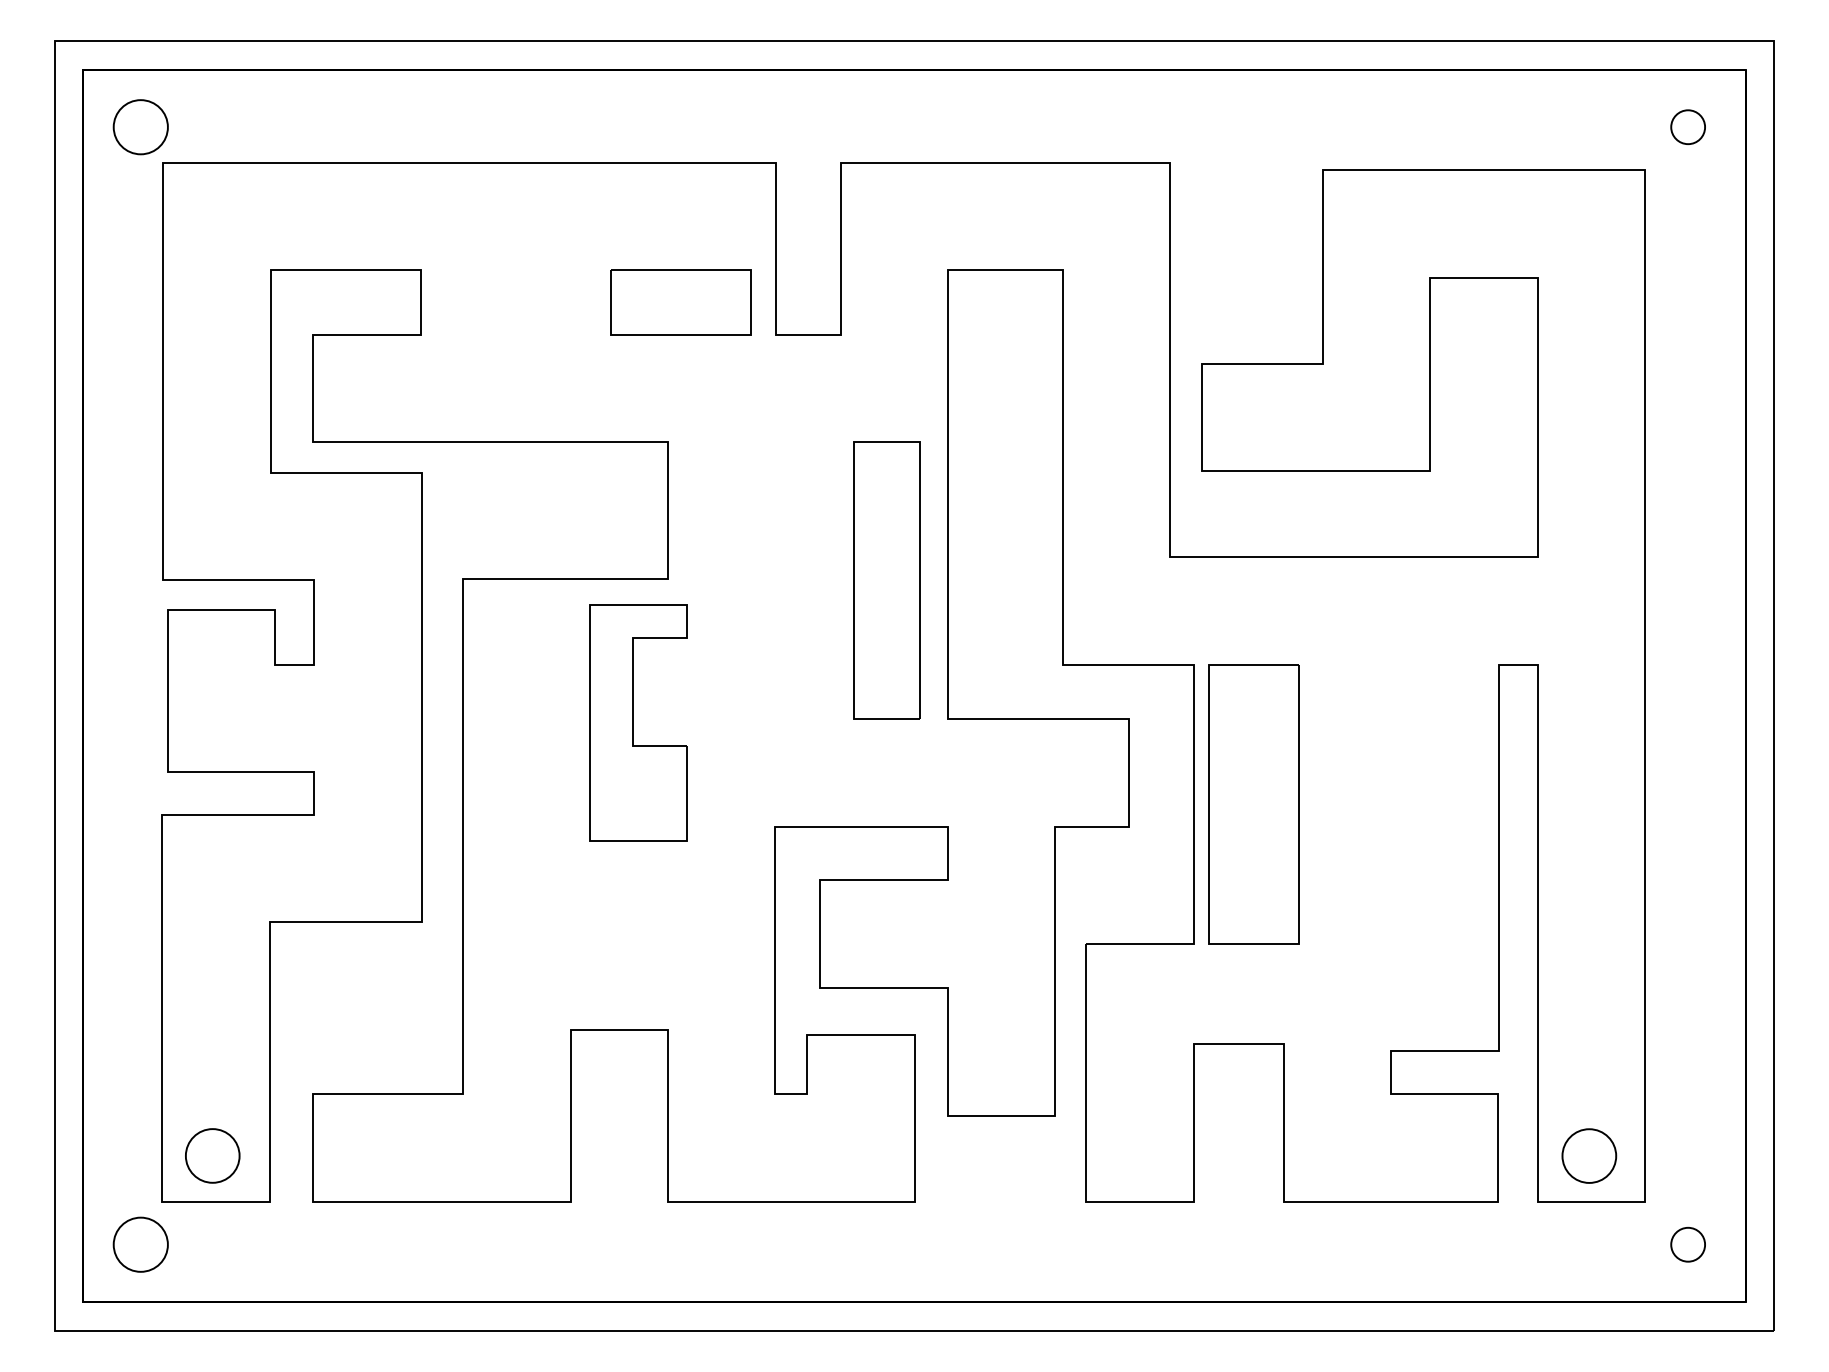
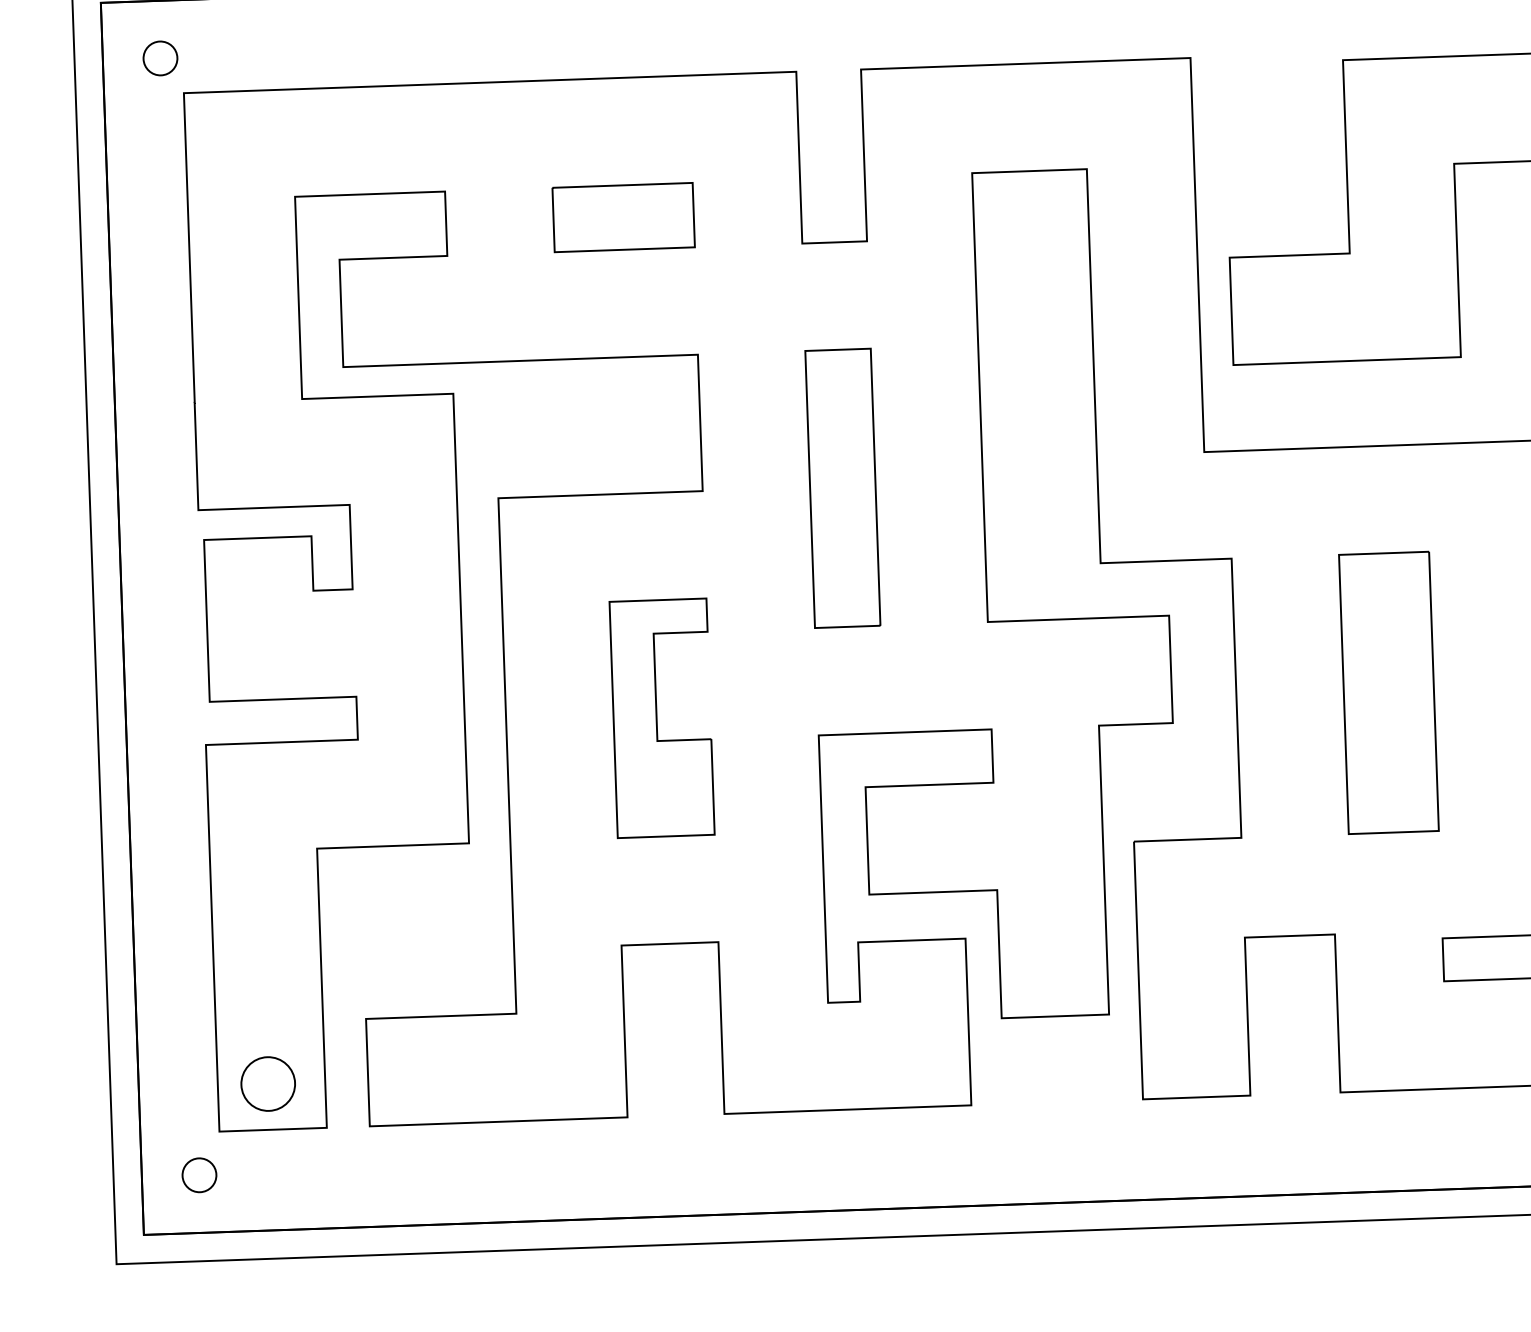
circle: (140, 127) -> (160, 58), size x0.62
part: (680, 302) -> (622, 217), moved
part: (886, 580) -> (842, 488), moved
part: (638, 722) -> (662, 717), moved
part: (1253, 804) -> (1388, 693), moved
circle: (140, 1244) -> (199, 1175), size x0.62

